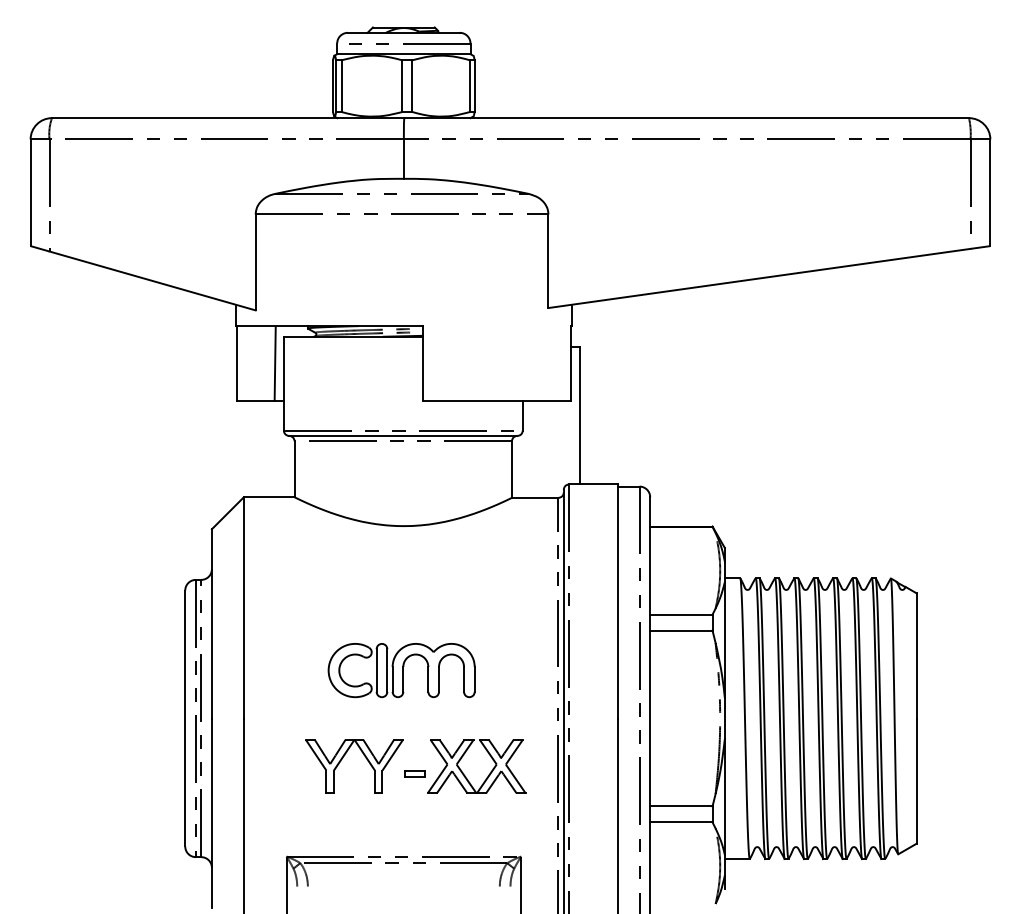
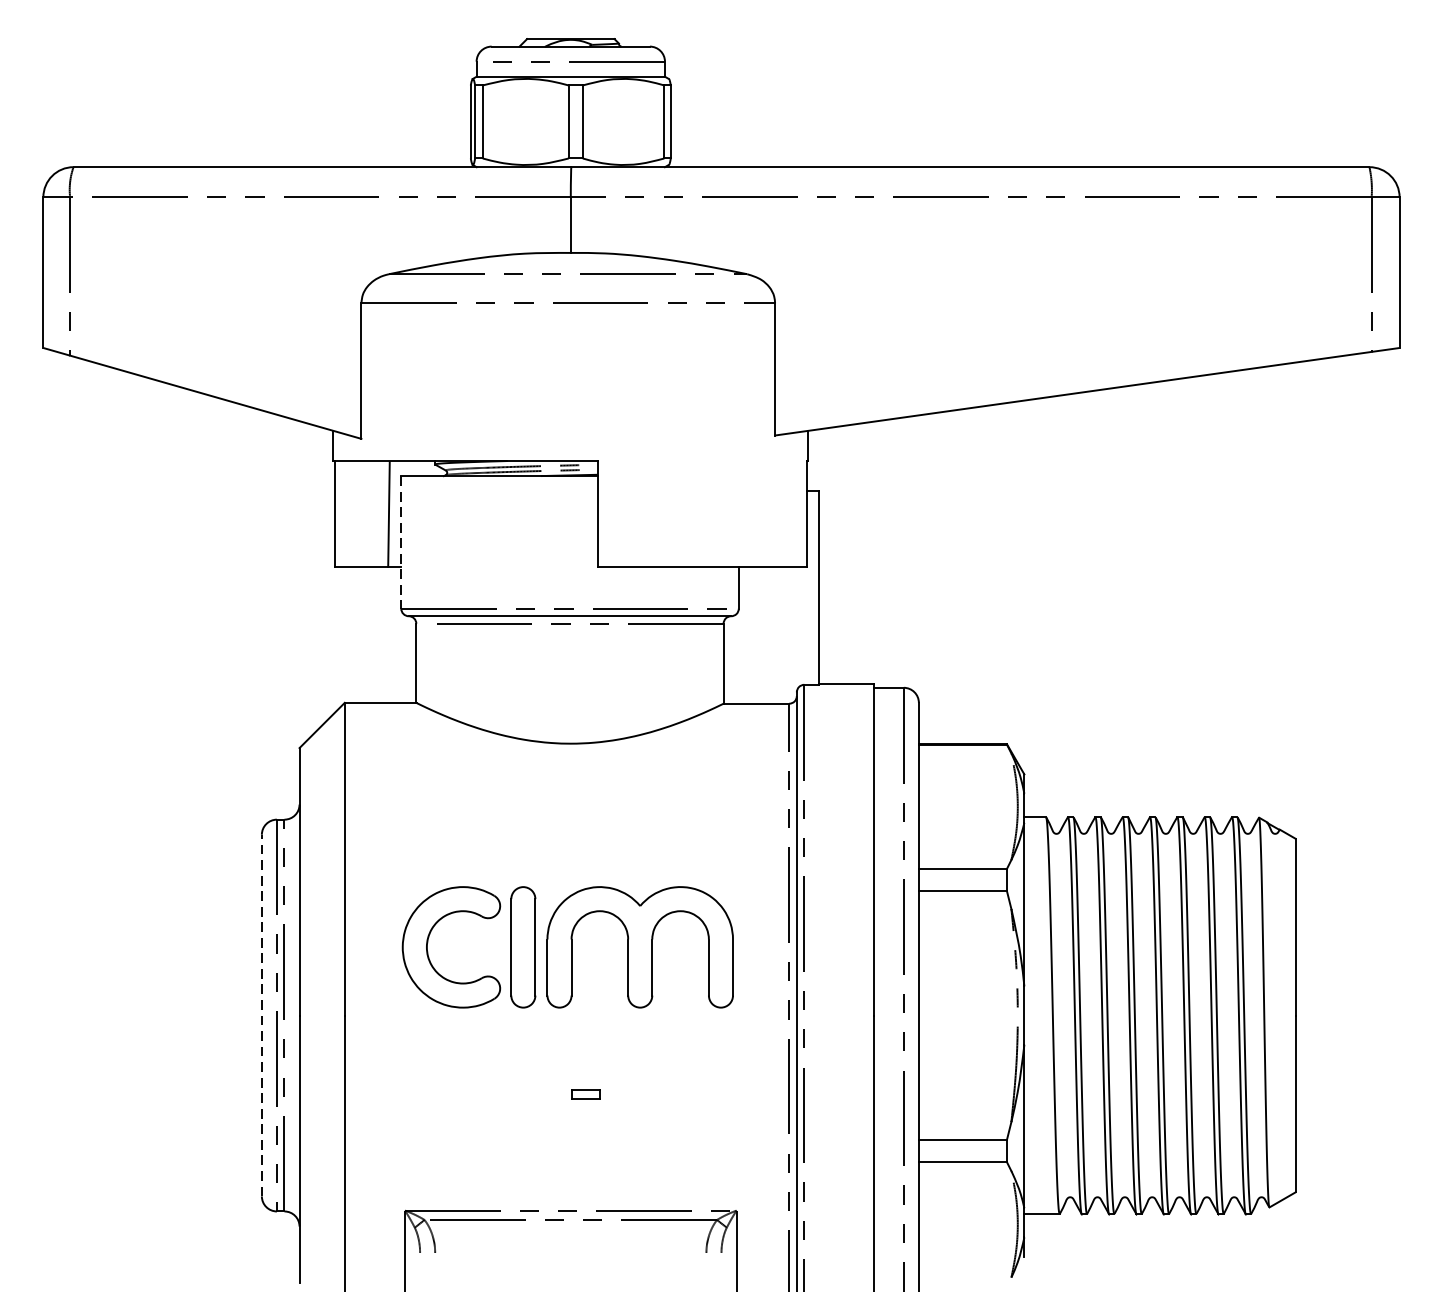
line: (283, 383) -> (400, 542), solid -> dashed
part: (401, 670) -> (567, 947), size x1.6
line: (185, 718) -> (262, 1015), solid -> dashed
part: (343, 758) -> (485, 1072), removed
part: (465, 775) -> (657, 1096), removed

